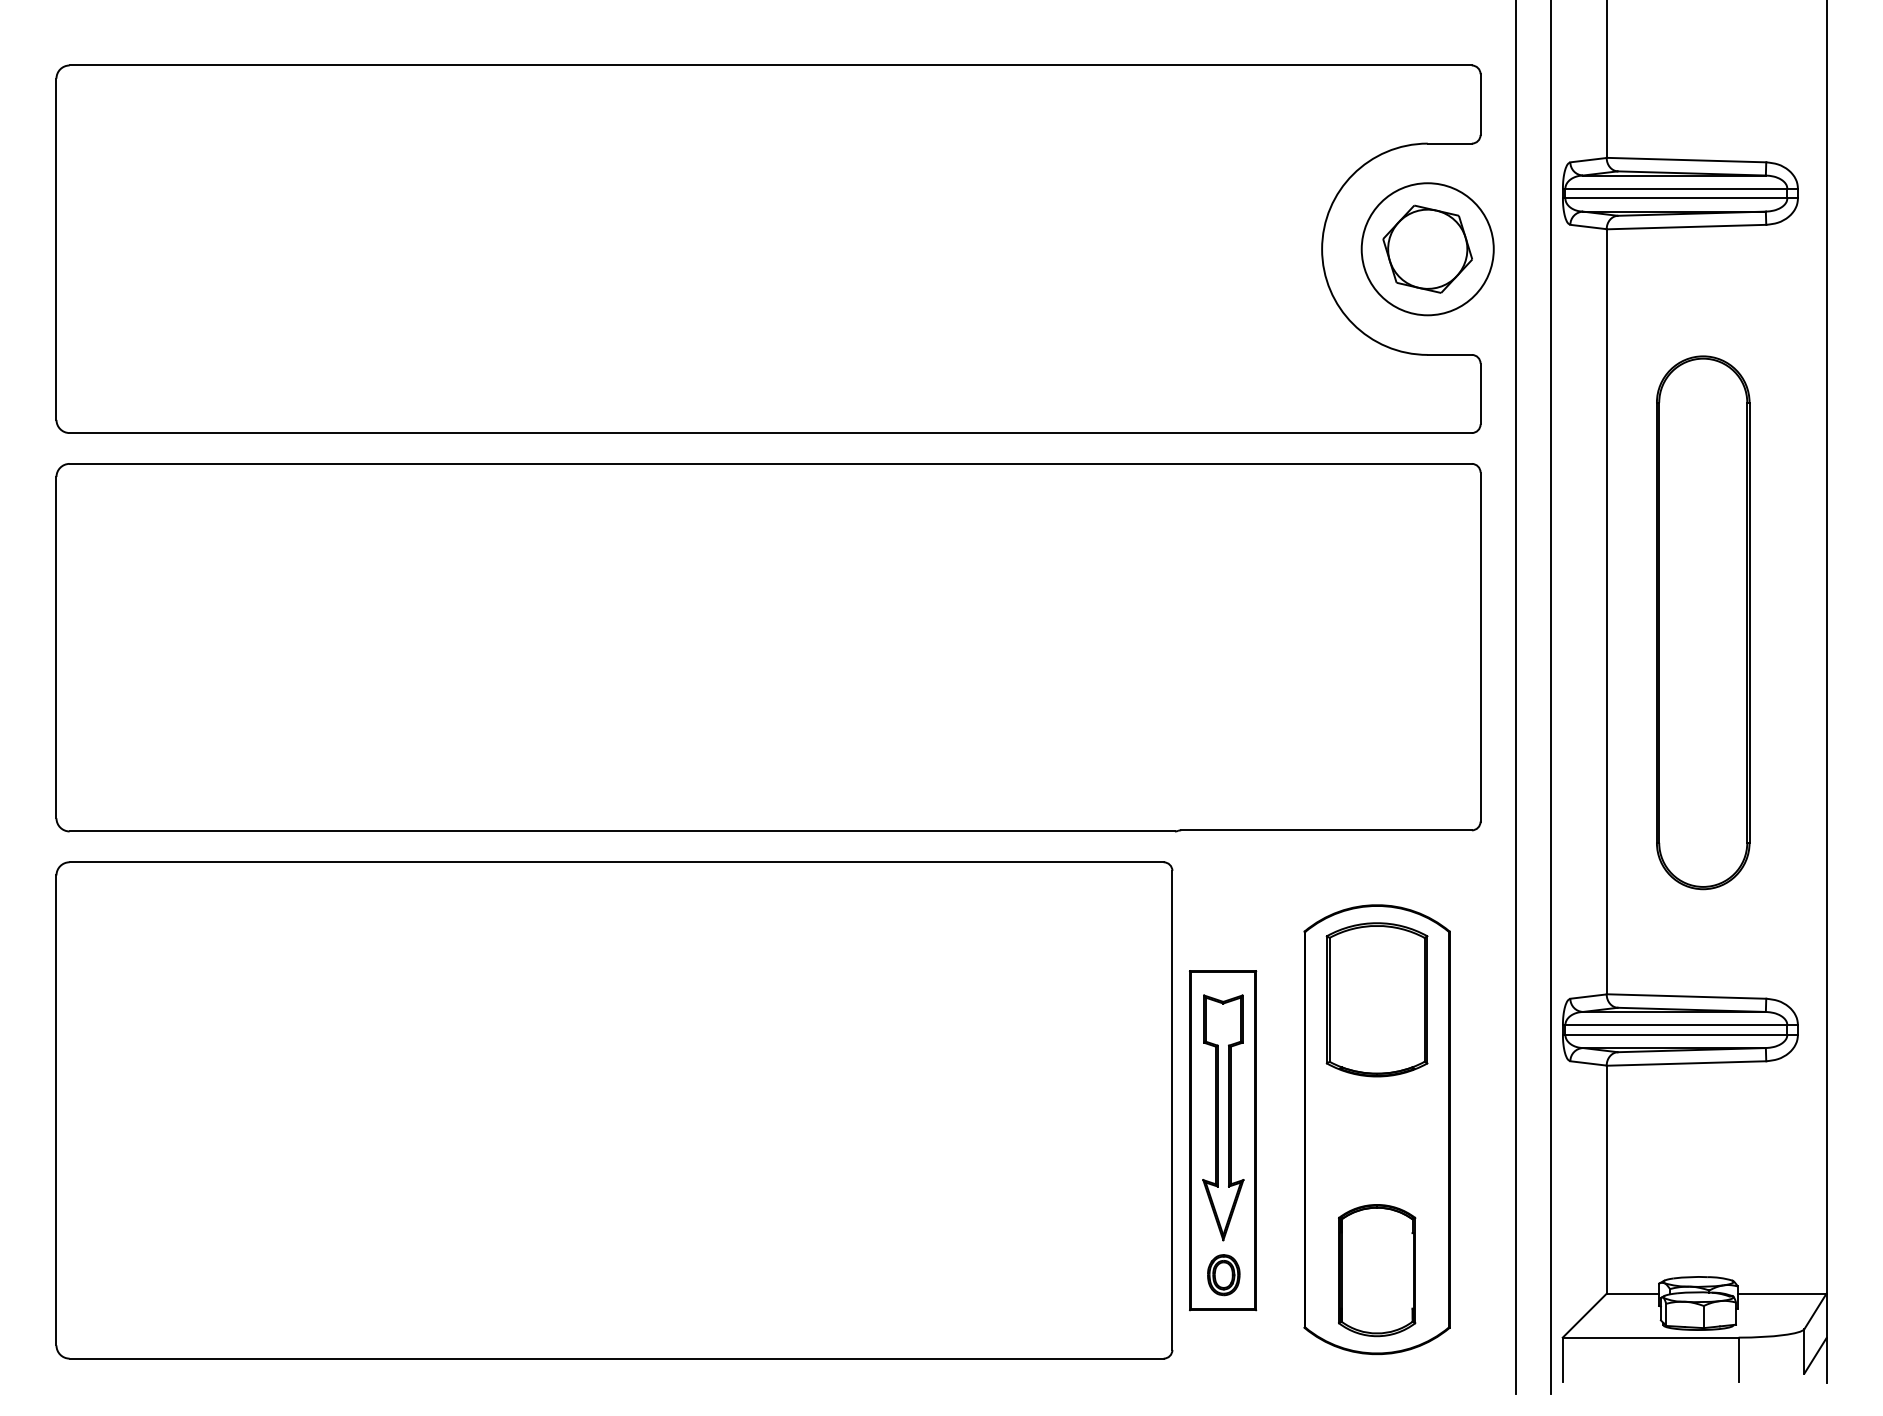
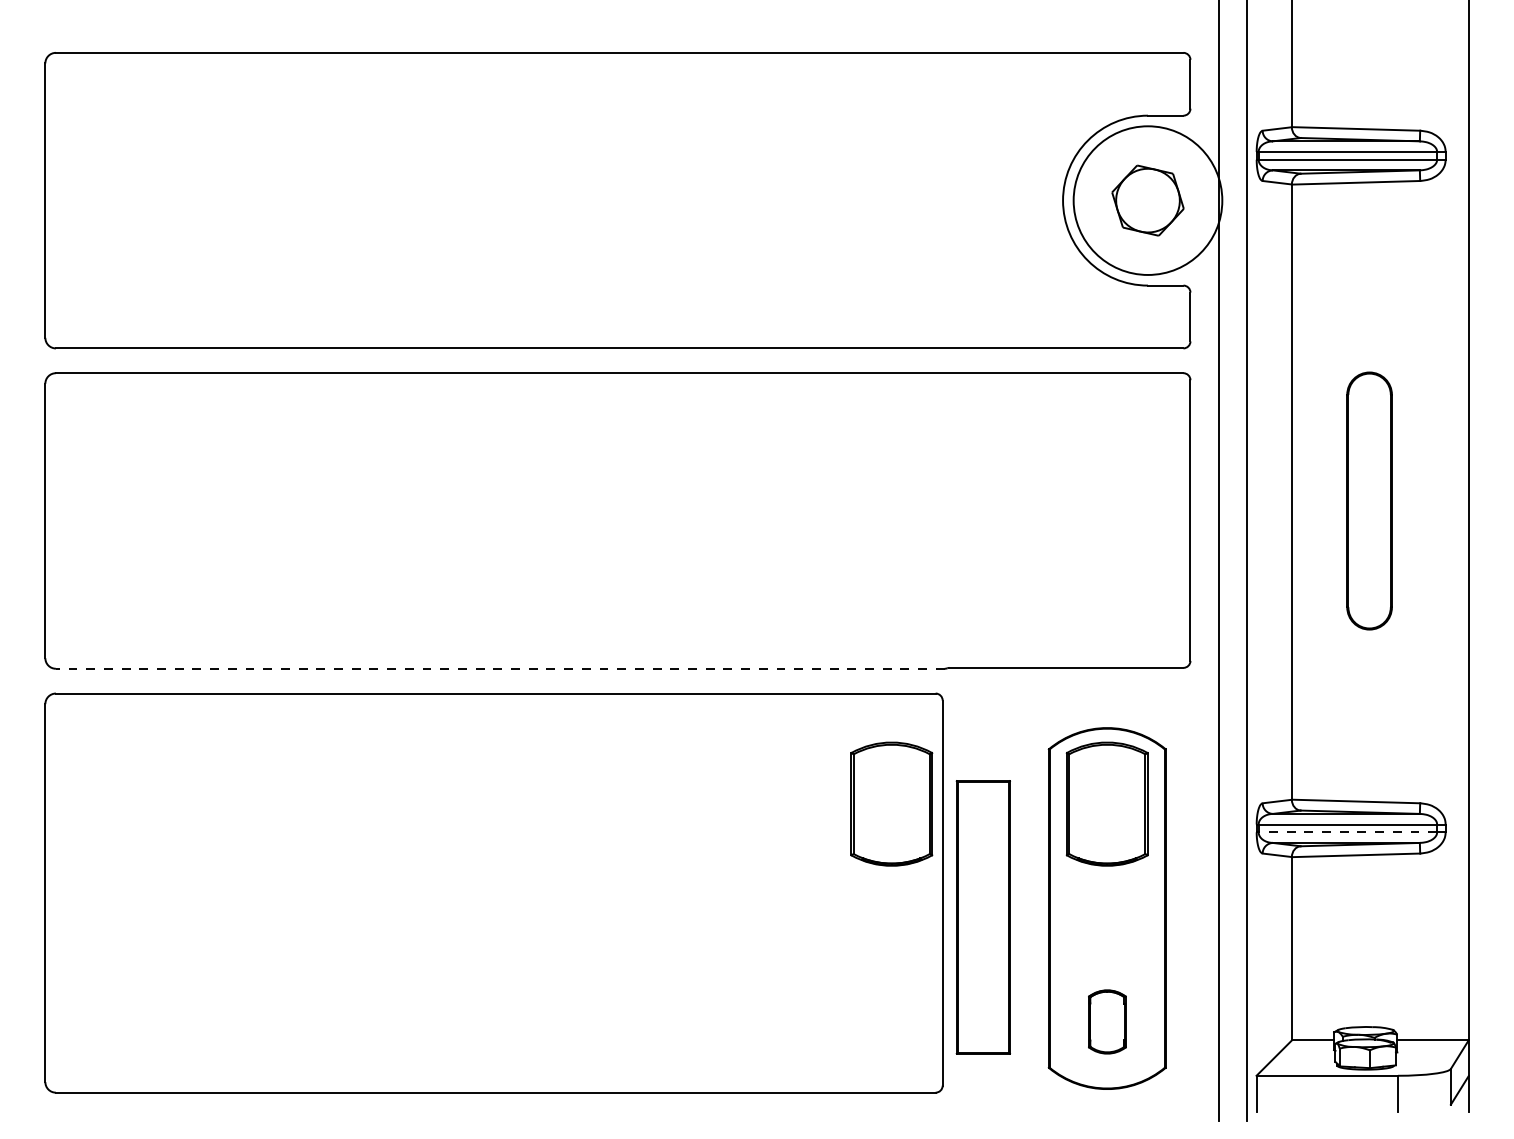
circle: (1427, 249) -> (1147, 200), size x1.4
part: (1703, 622) -> (1369, 500), size x0.6
line: (622, 831) -> (500, 668), solid -> dashed
part: (1108, 999) -> (891, 803), added
line: (1676, 1034) -> (1348, 832), solid -> dashed
part: (1223, 1117) -> (983, 898), removed
part: (1377, 1270) -> (1107, 1021), size x0.6
part: (1223, 1275) -> (983, 1025), removed

